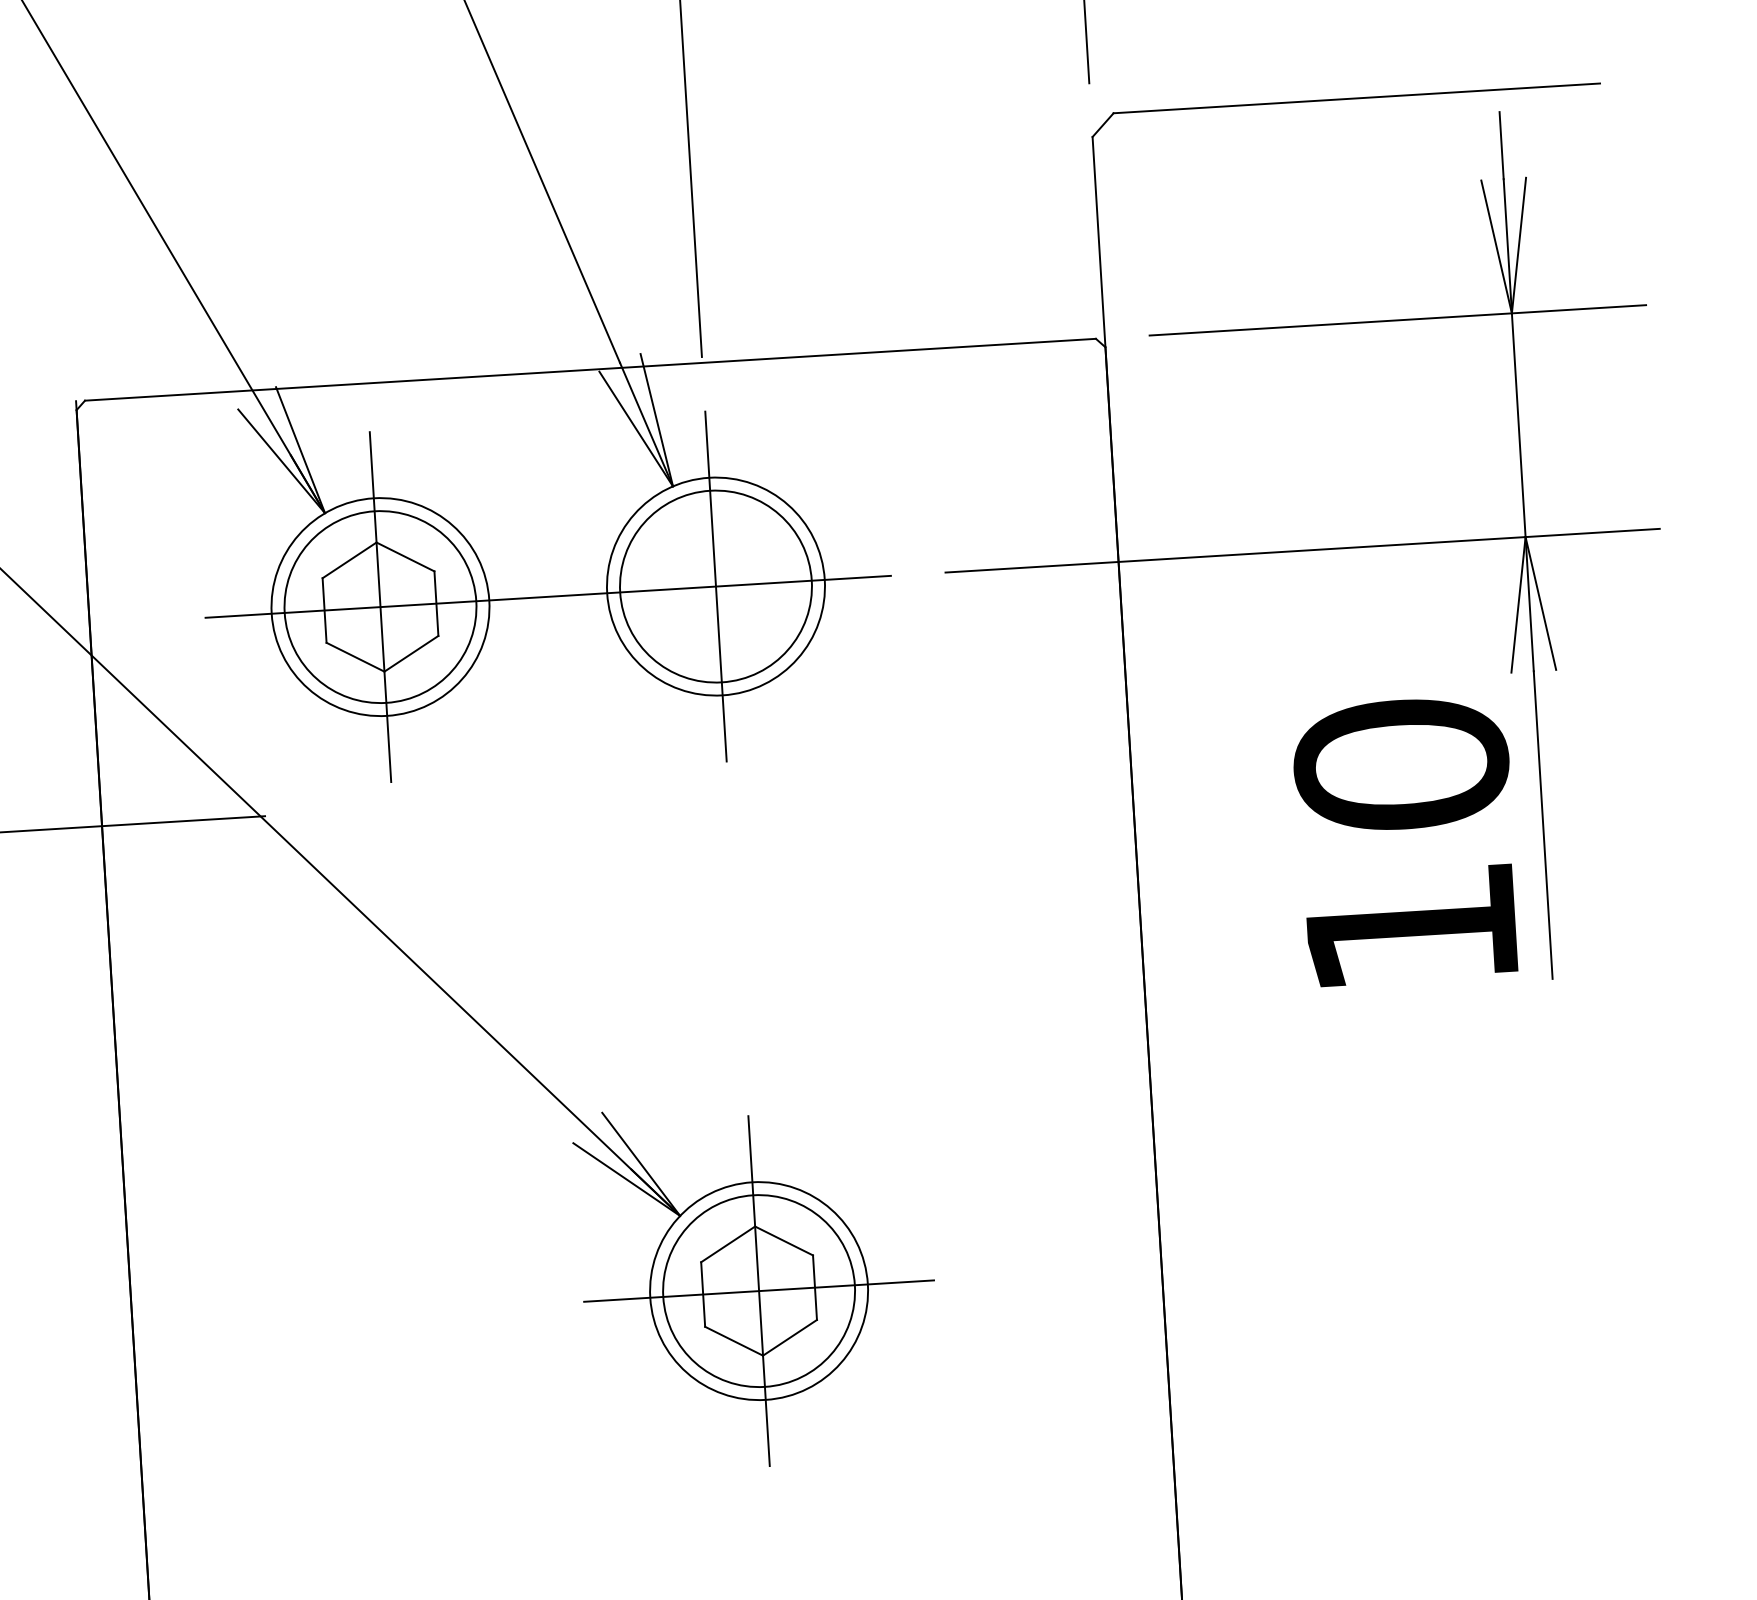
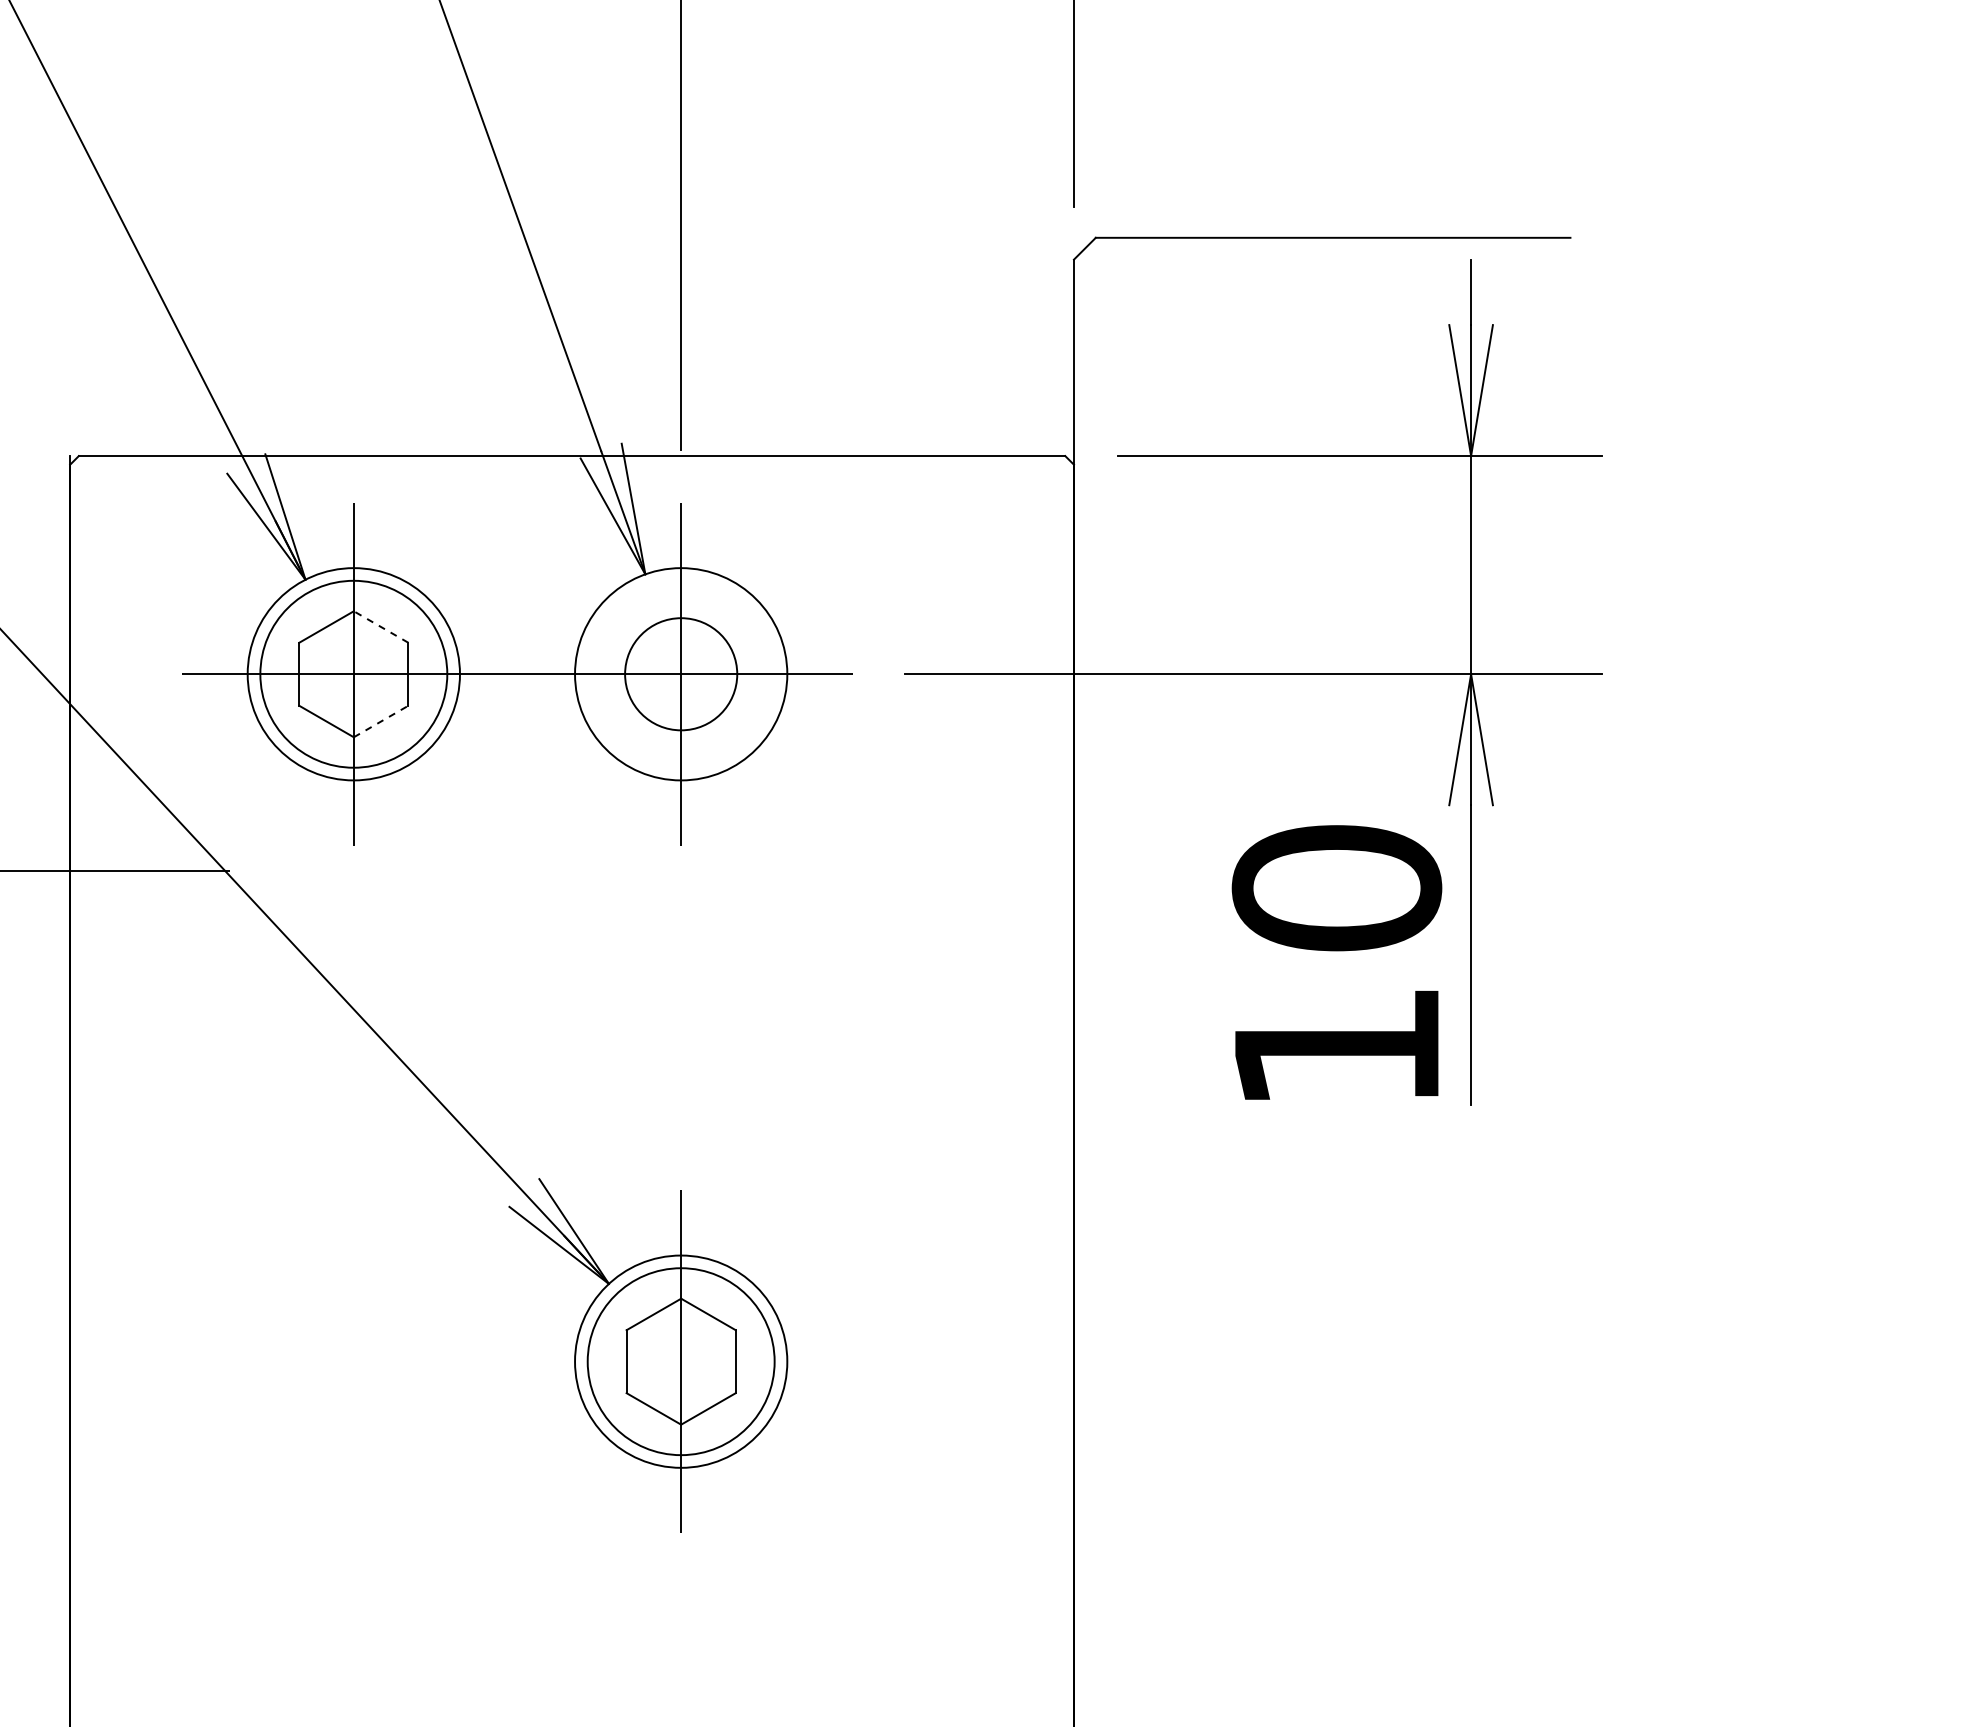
line: (404, 556) -> (380, 626), solid -> dashed
circle: (715, 585) -> (680, 673), size x0.6
line: (411, 653) -> (381, 721), solid -> dashed
line: (758, 1290) -> (680, 1361), removed

